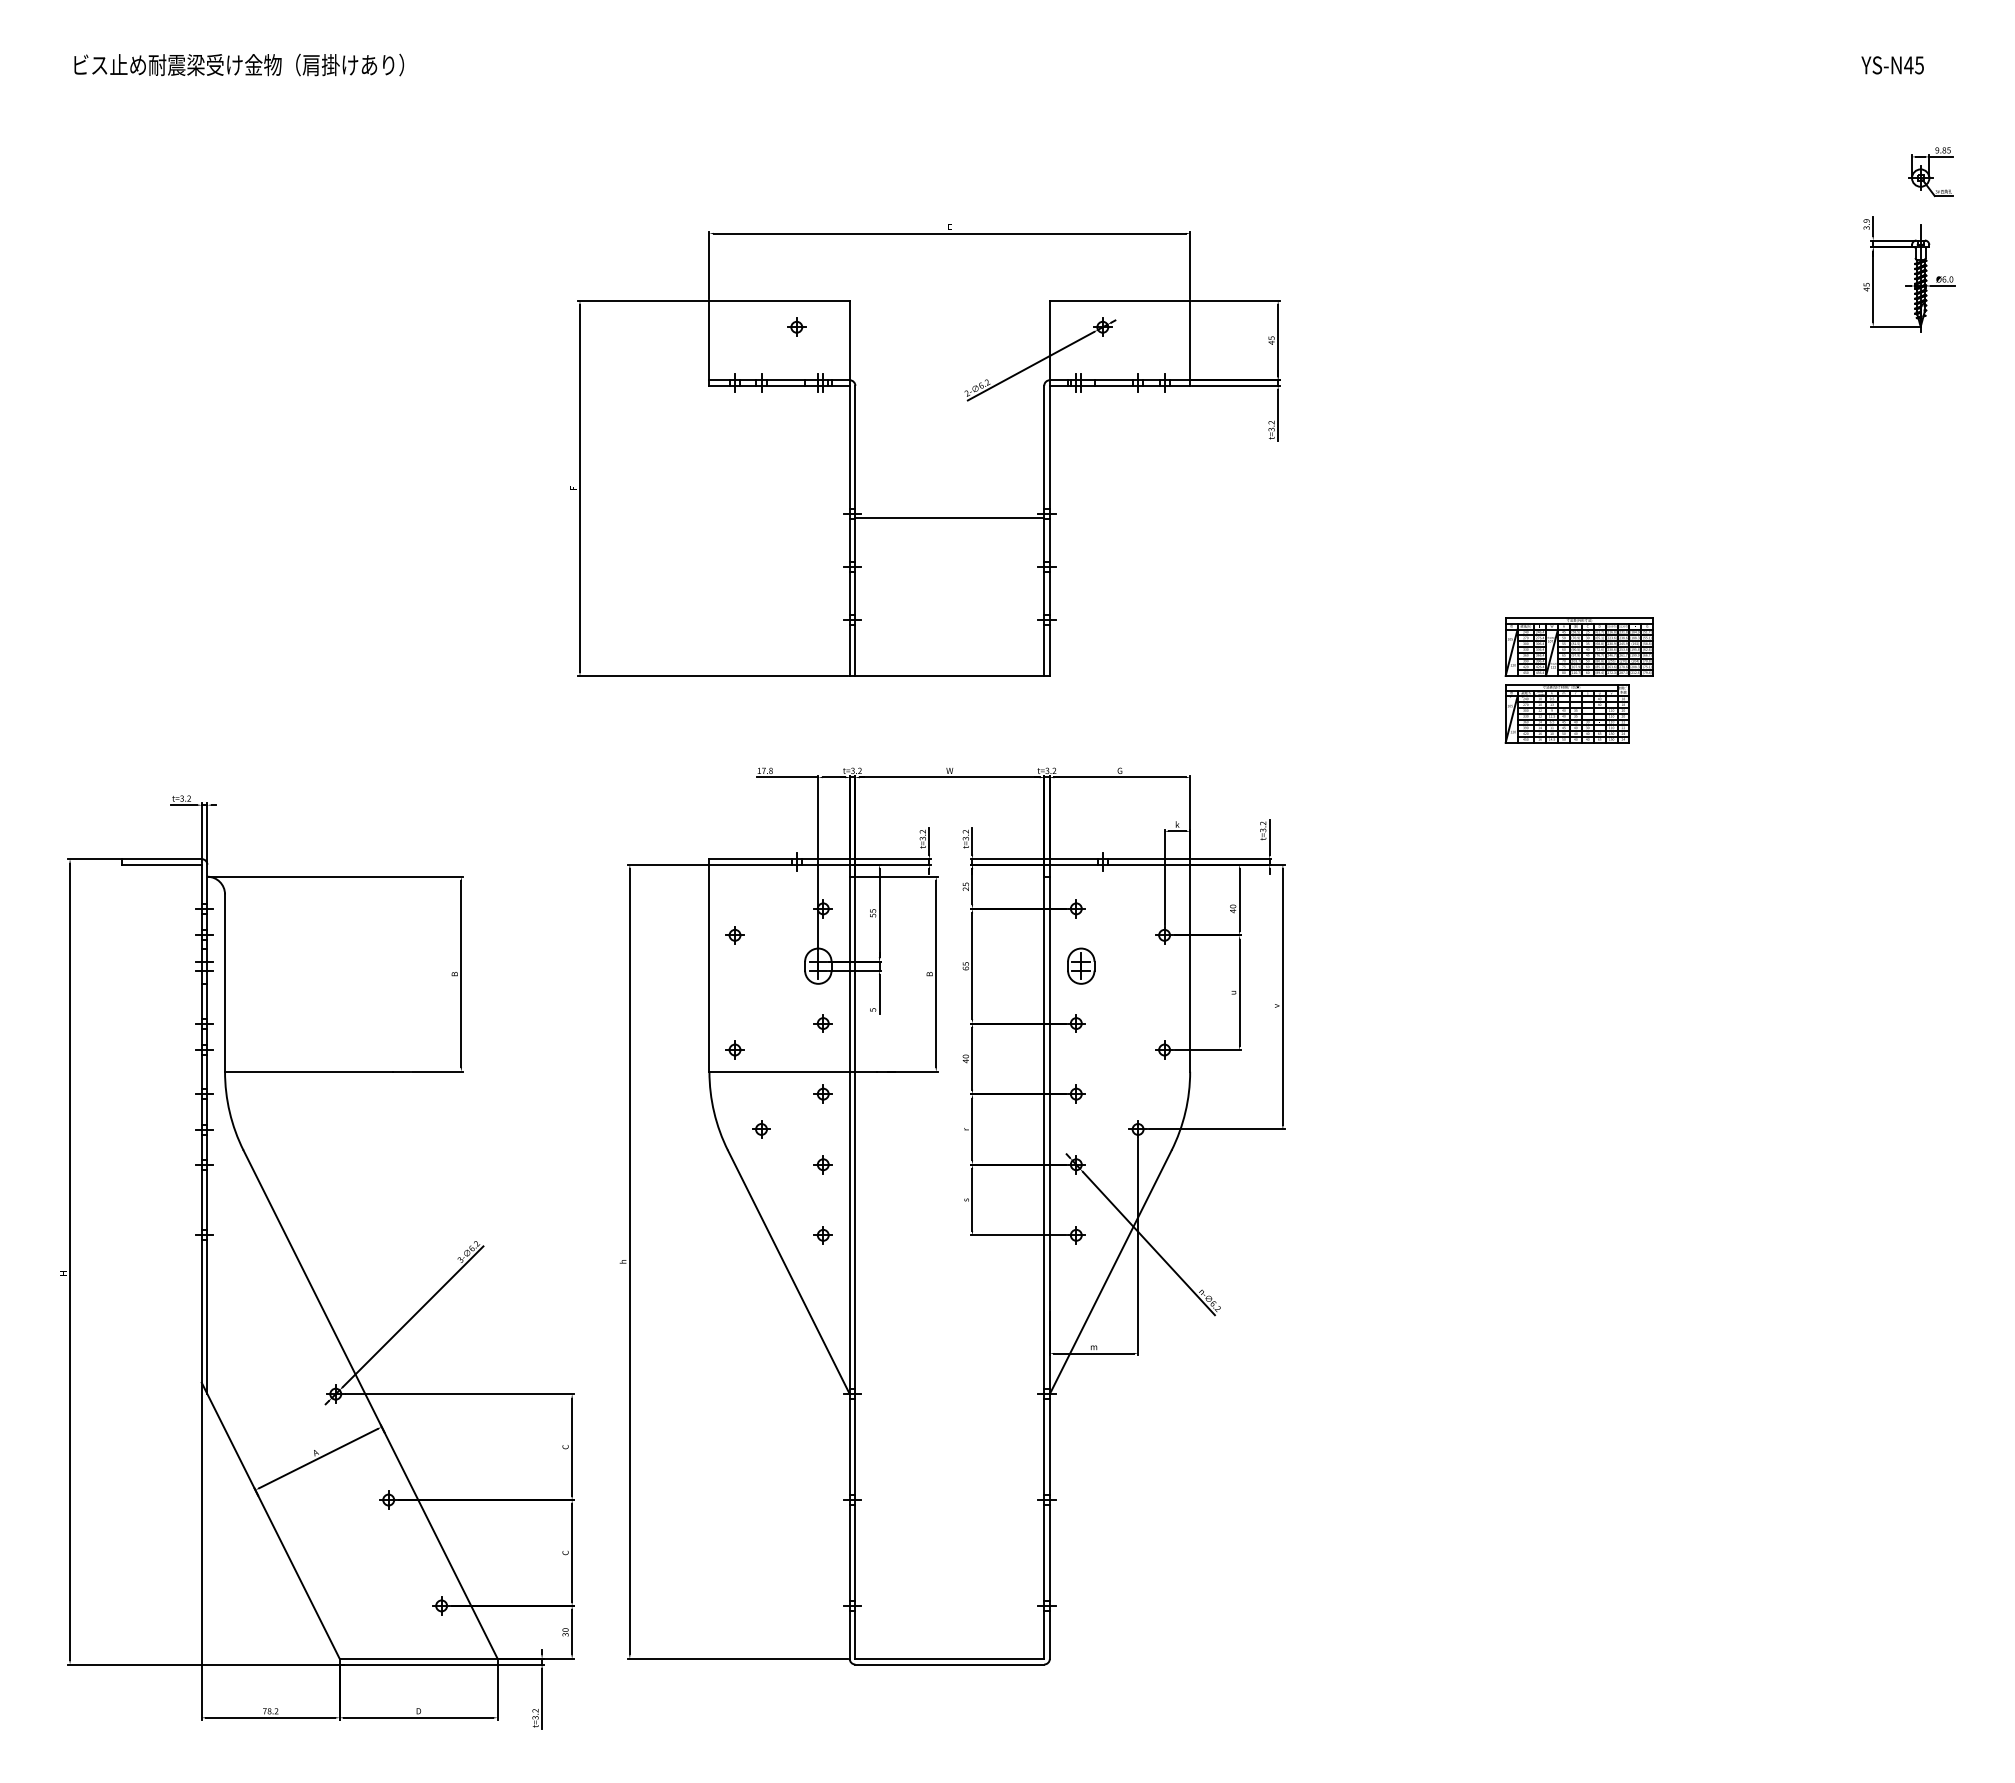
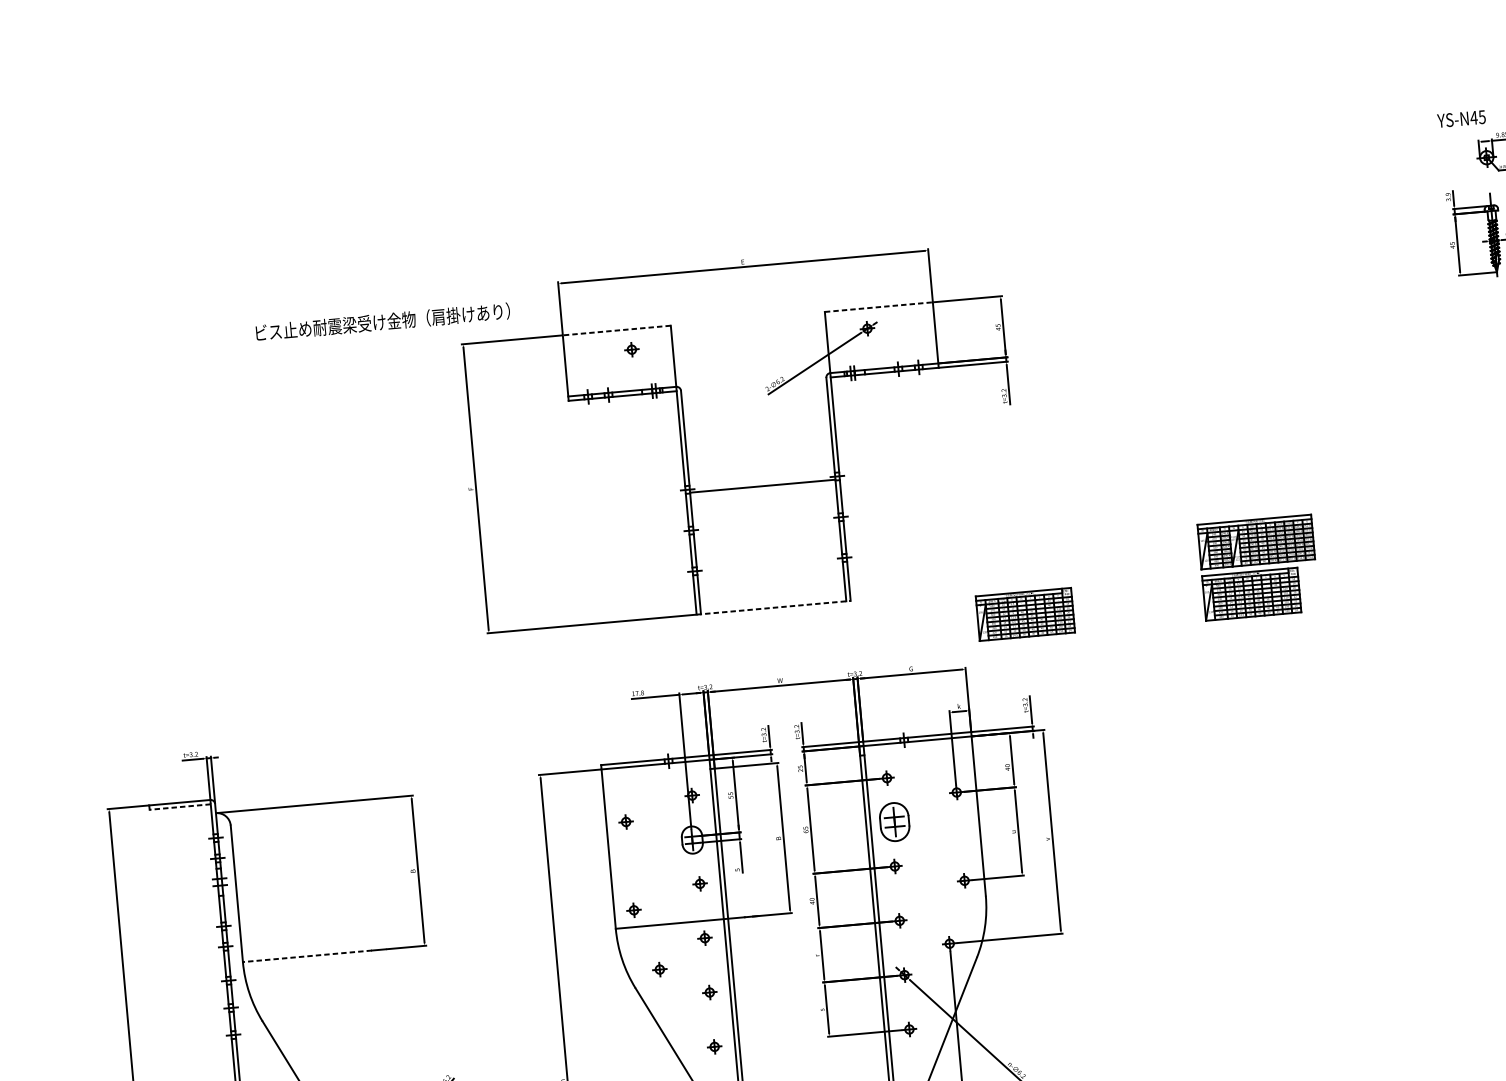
text: (238, 64) -> (382, 321), moved
text: (1892, 65) -> (1461, 119), moved
line: (779, 300) -> (616, 330), solid -> dashed
line: (1120, 300) -> (879, 306), solid -> dashed
line: (950, 676) -> (774, 607), solid -> dashed
part: (1272, 713) -> (1024, 614), added
line: (162, 864) -> (180, 806), solid -> dashed
part: (1081, 965) -> (894, 821), size x1.4
line: (308, 1071) -> (307, 956), solid -> dashed

